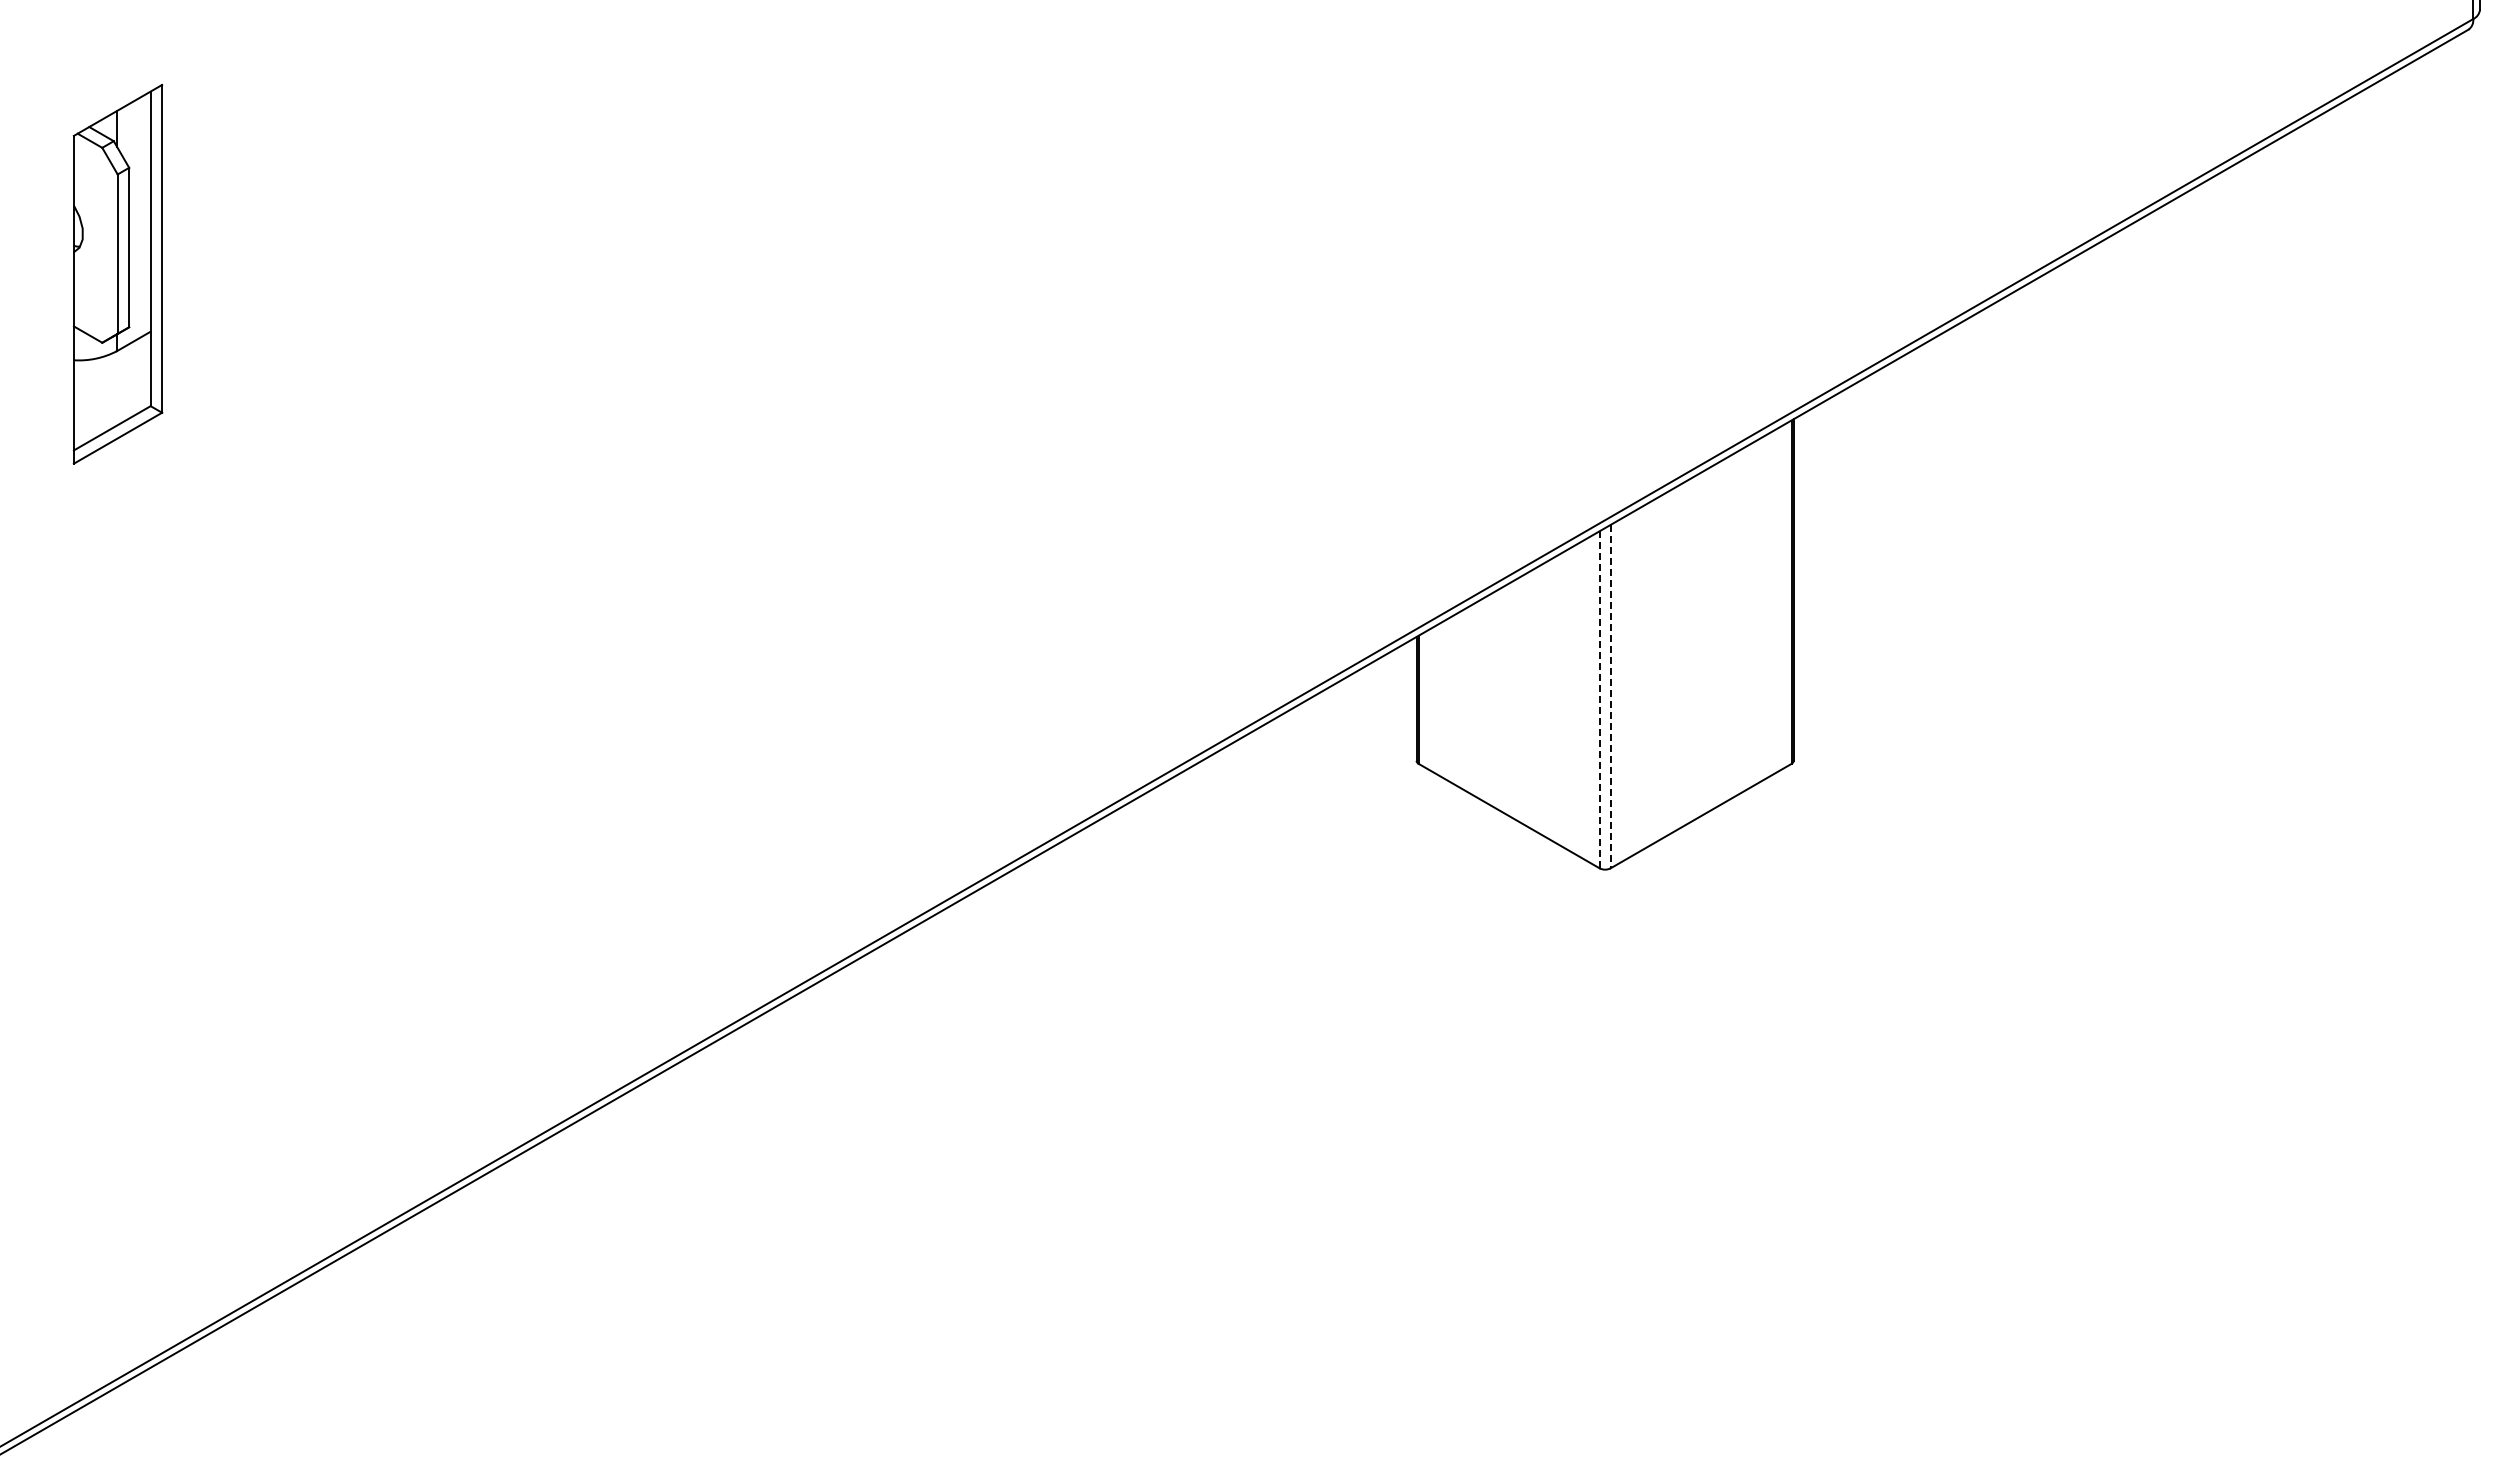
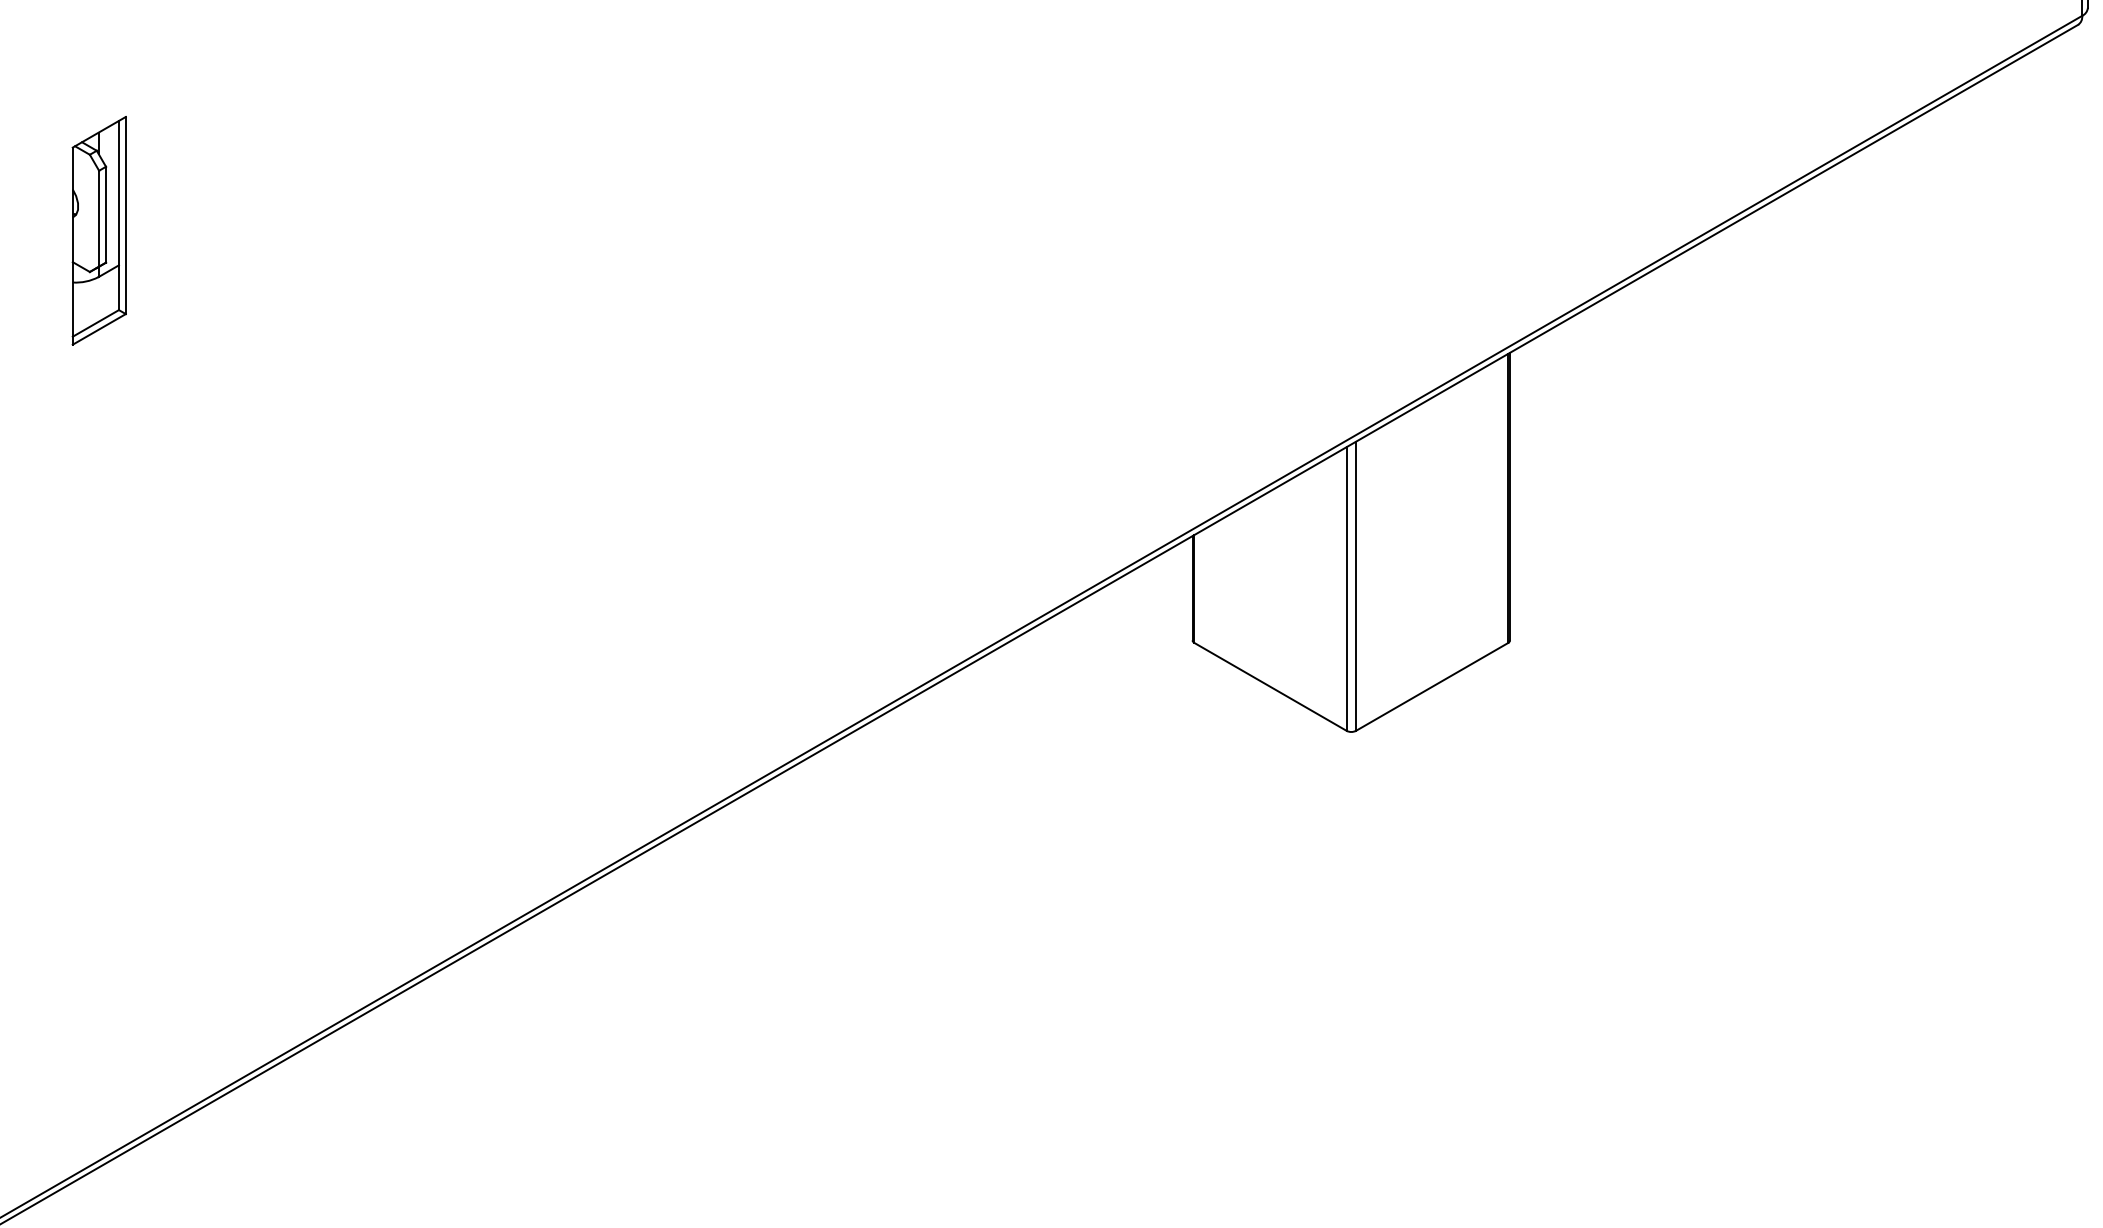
part: (117, 274) -> (98, 230), size x0.71
line: (1610, 696) -> (1355, 586), dashed -> solid
line: (1599, 699) -> (1346, 588), dashed -> solid

